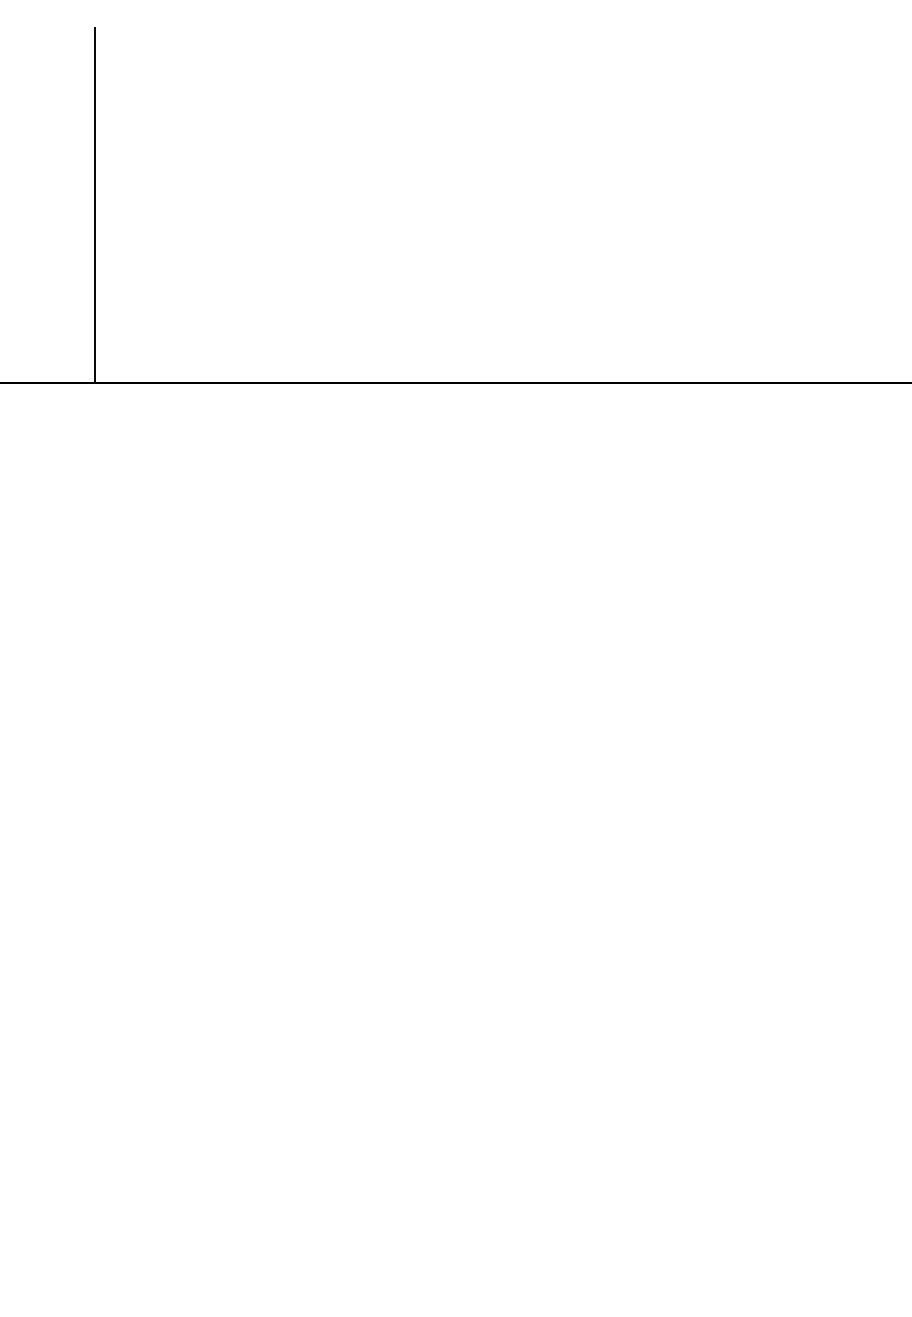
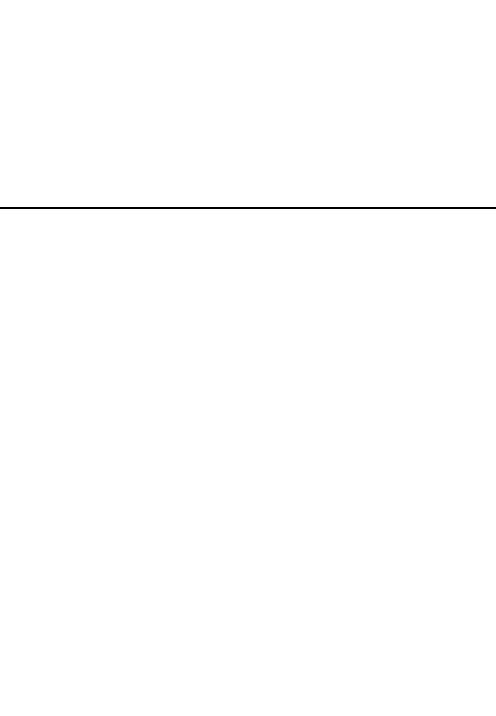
line: (94, 205) -> (51, 111), removed

